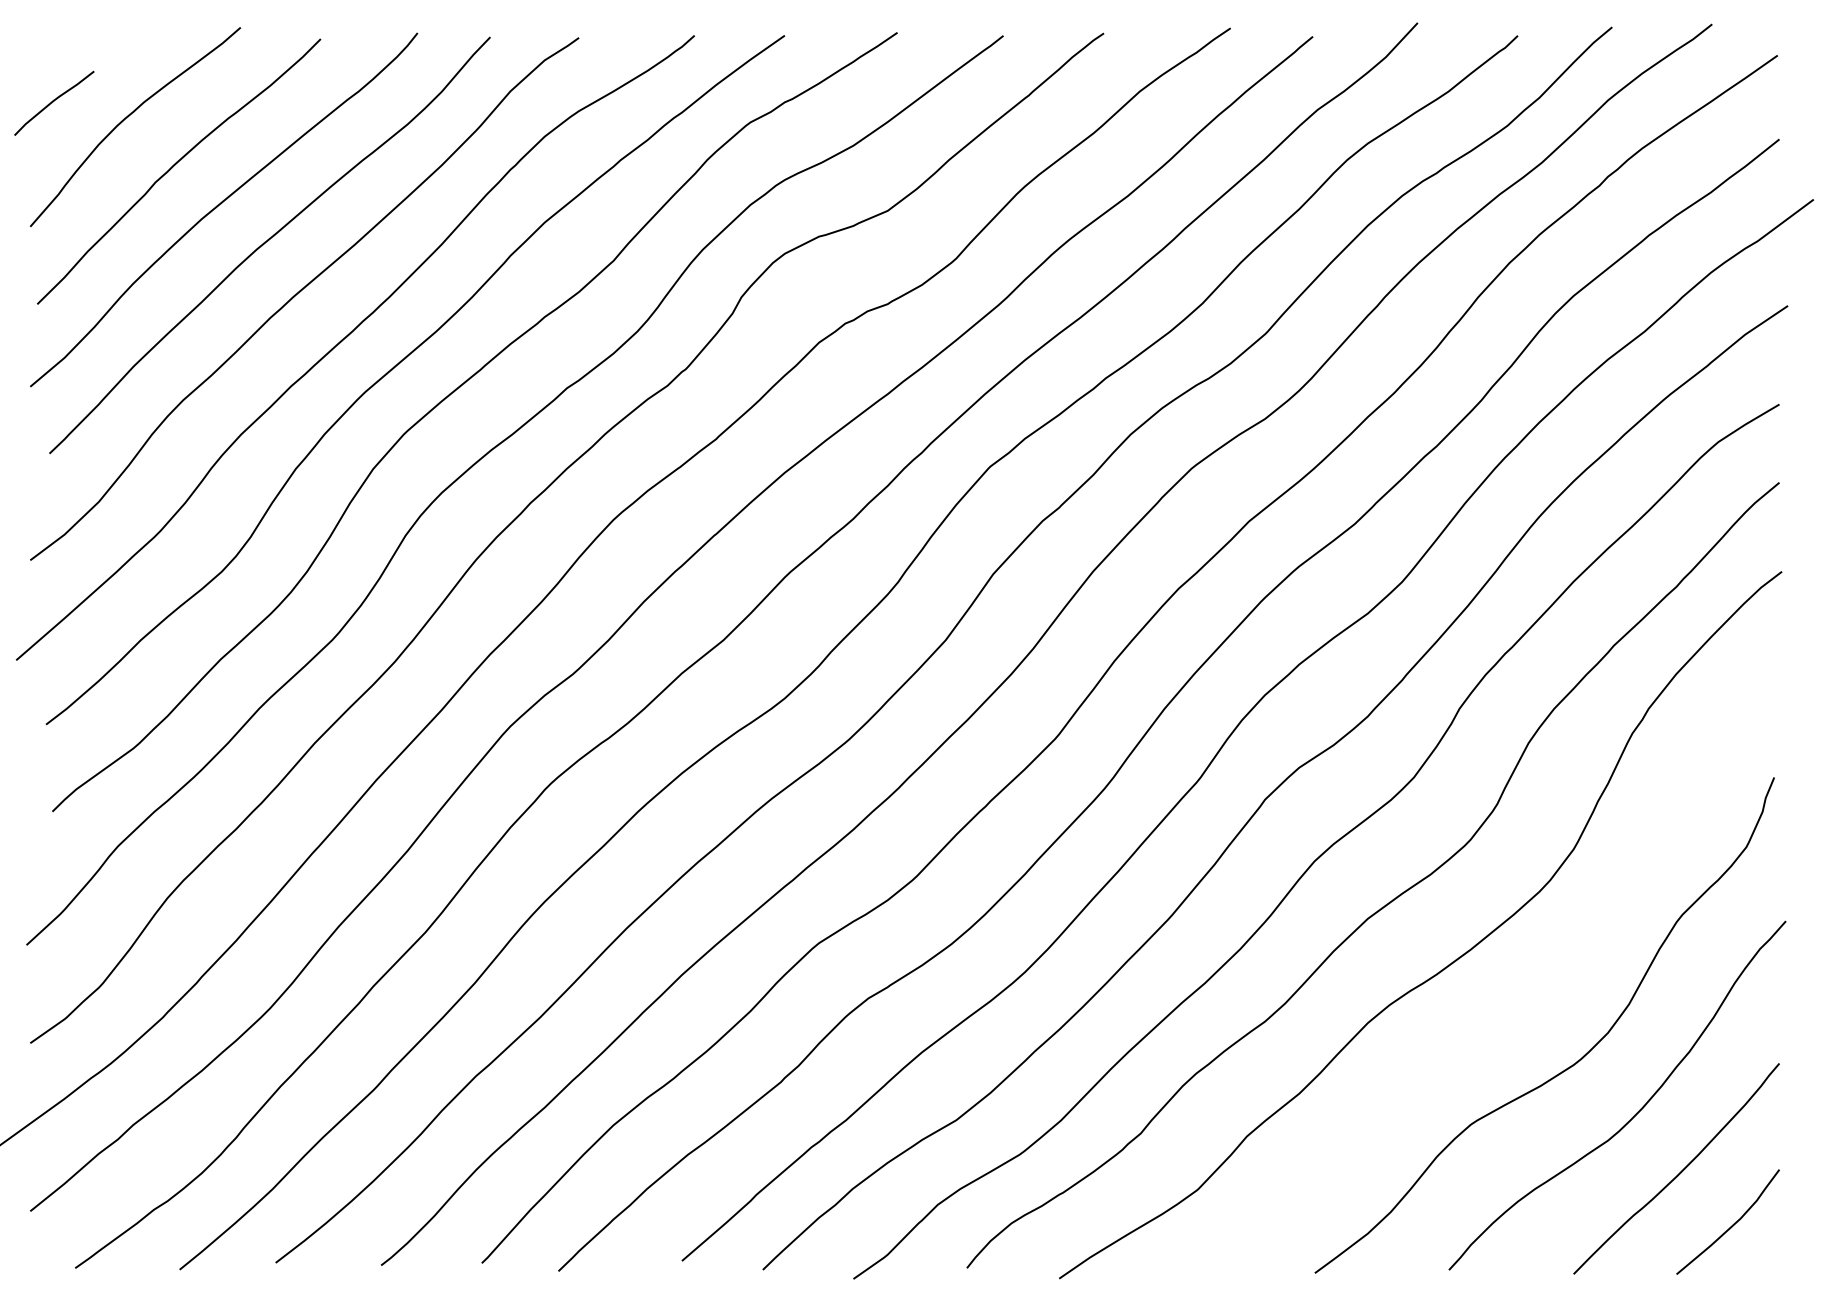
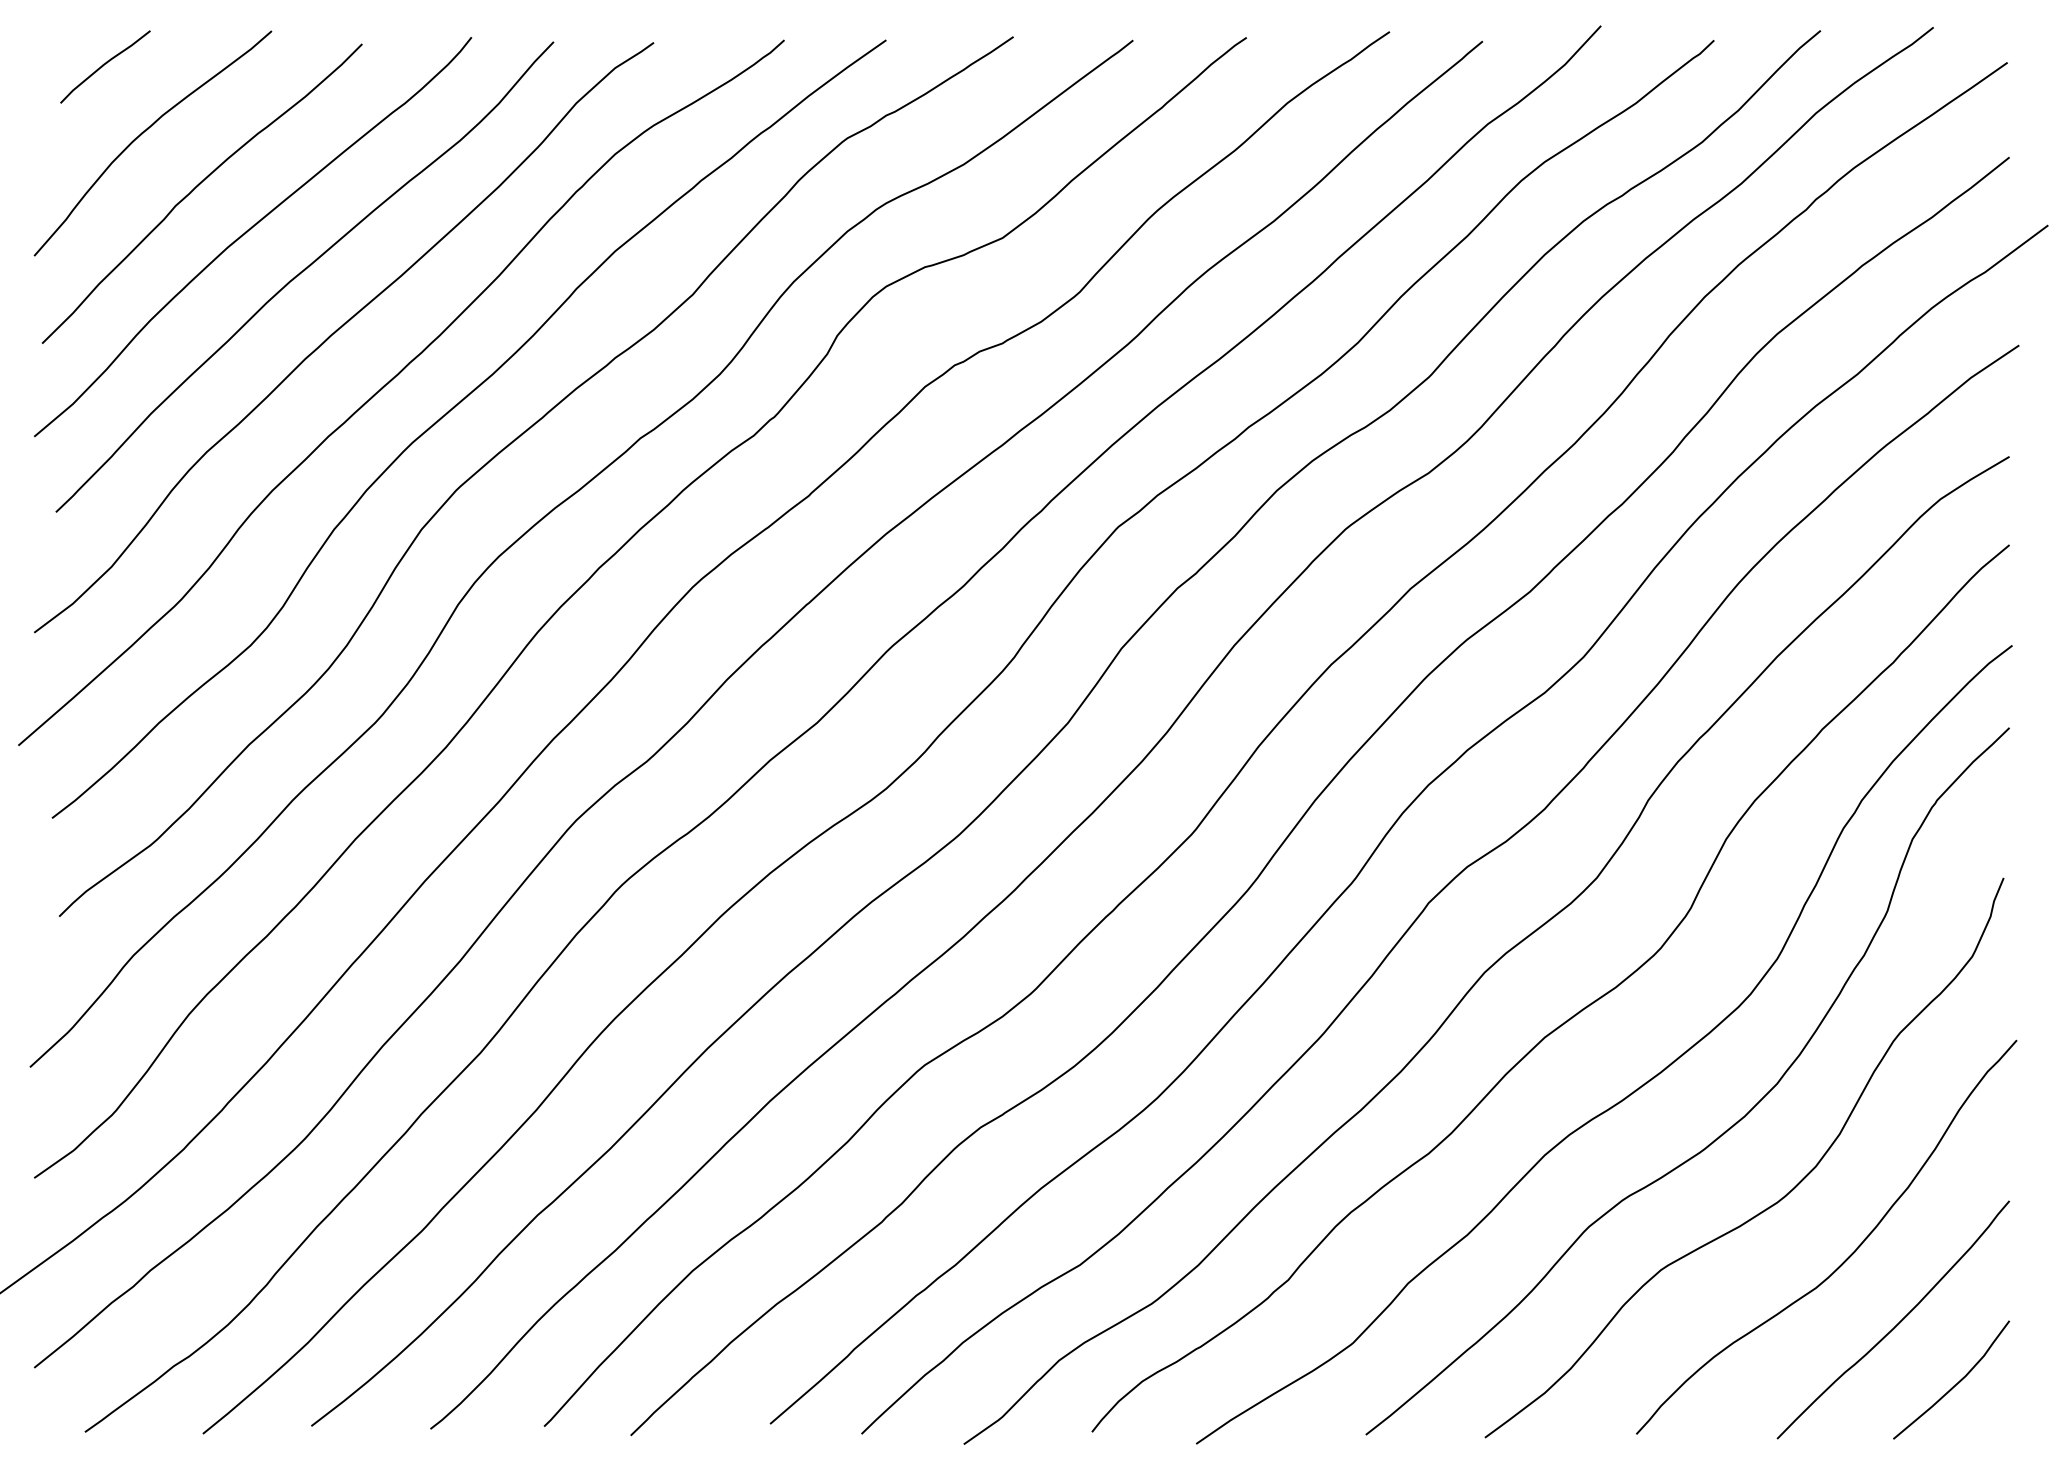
curve: (54, 101) -> (105, 64), moved
curve: (1528, 1000) -> (1726, 1129), added

